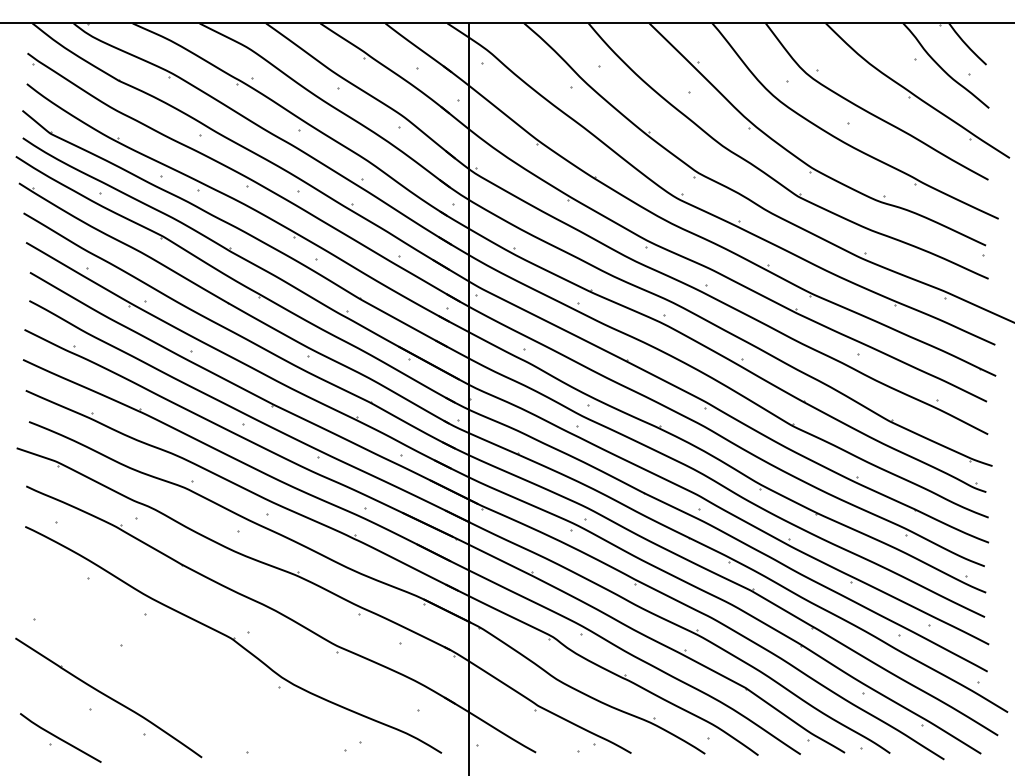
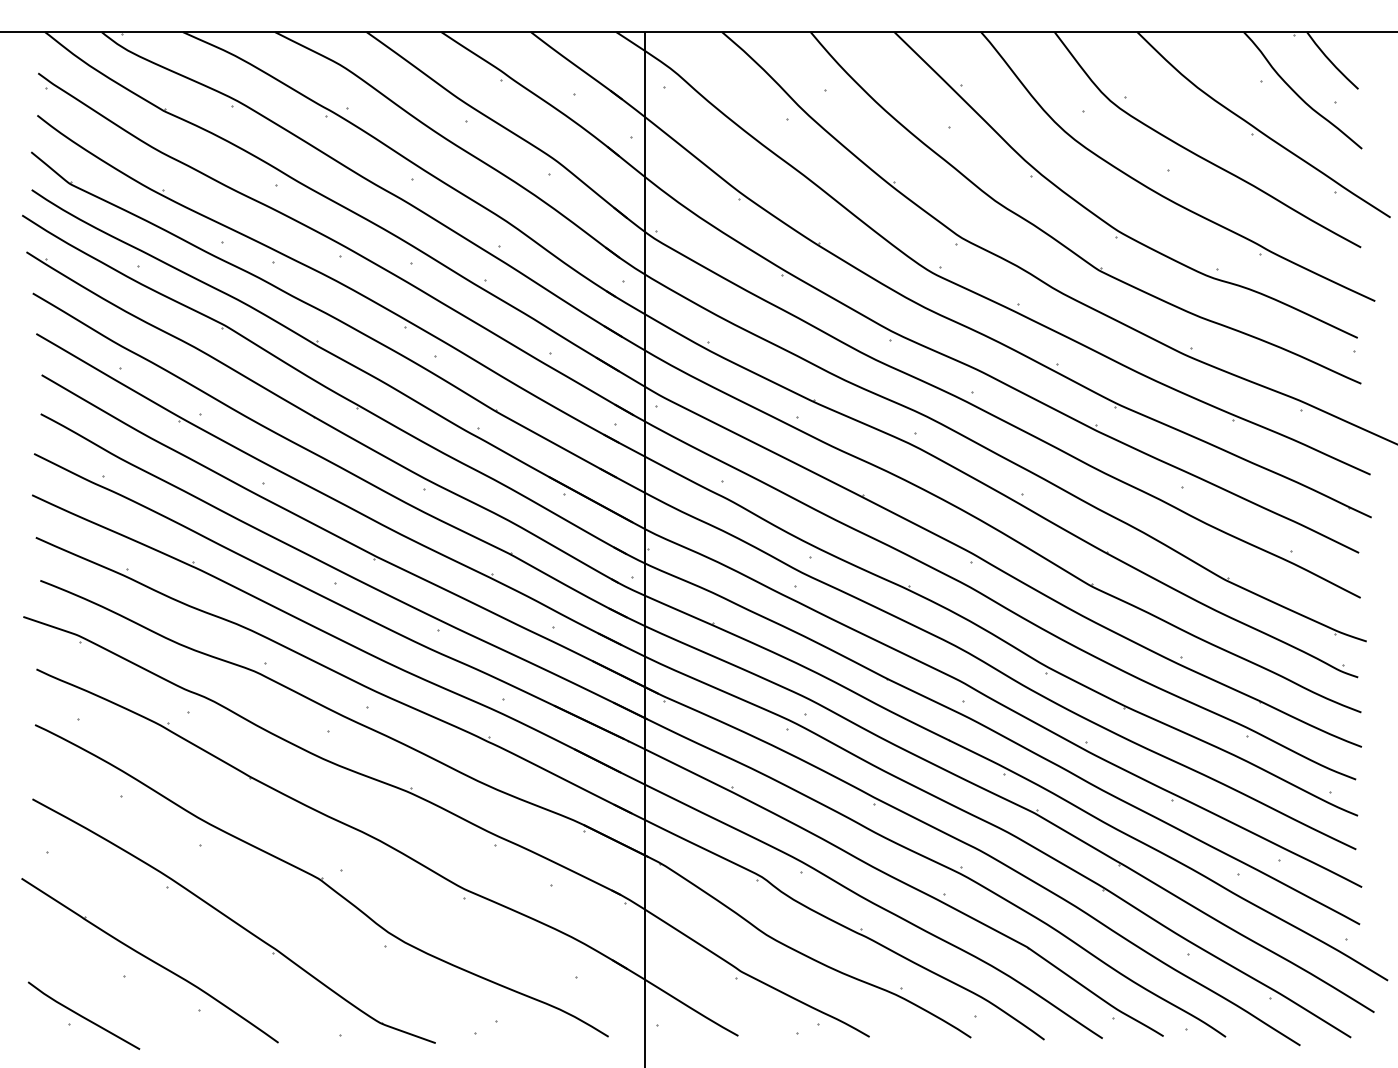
part: (169, 668) -> (233, 920), added

